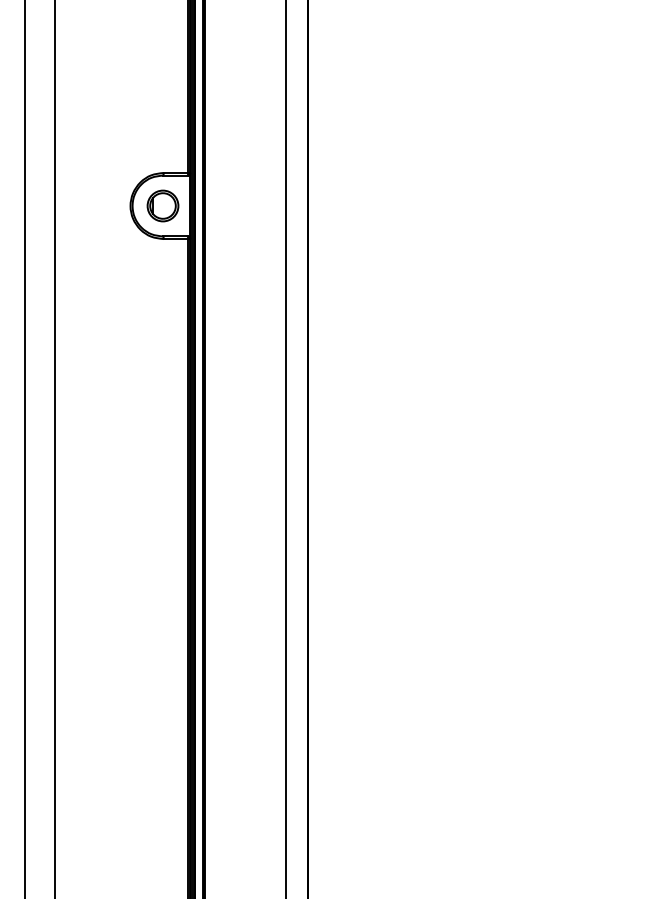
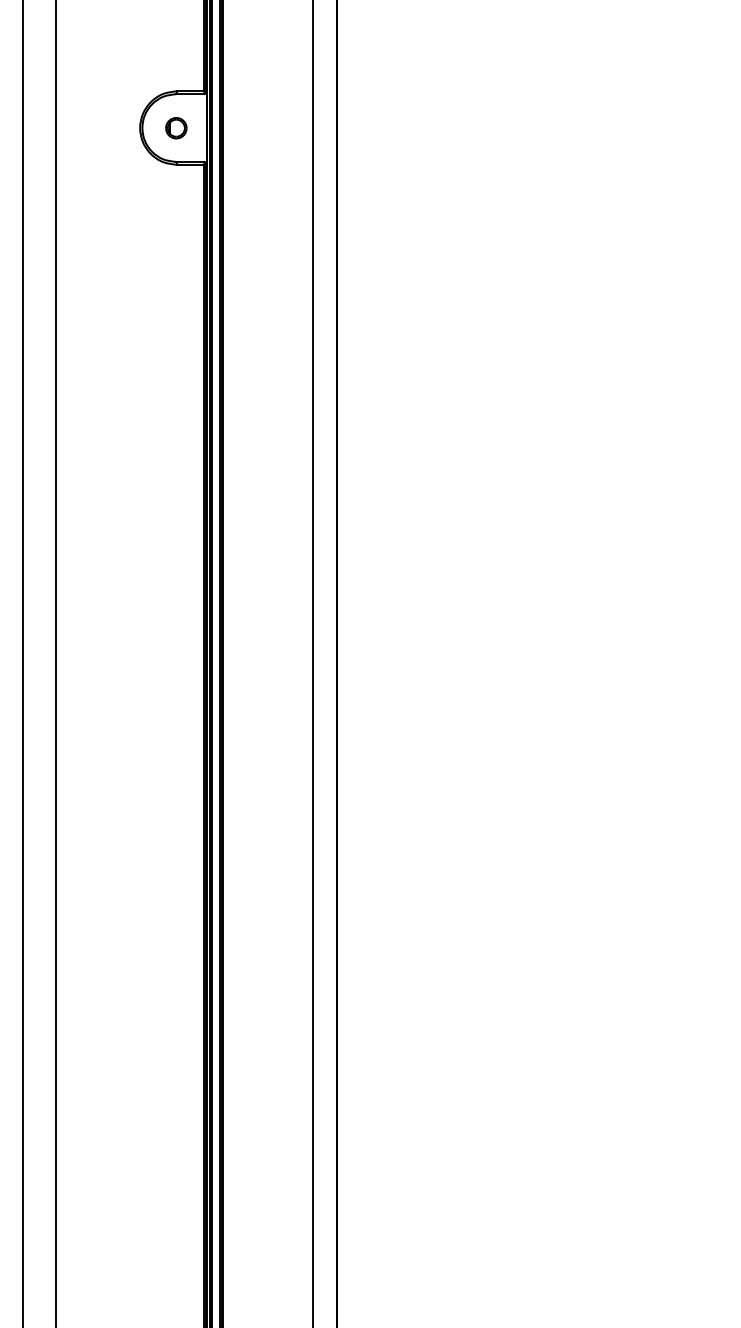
part: (163, 206) -> (176, 128), size x0.6

